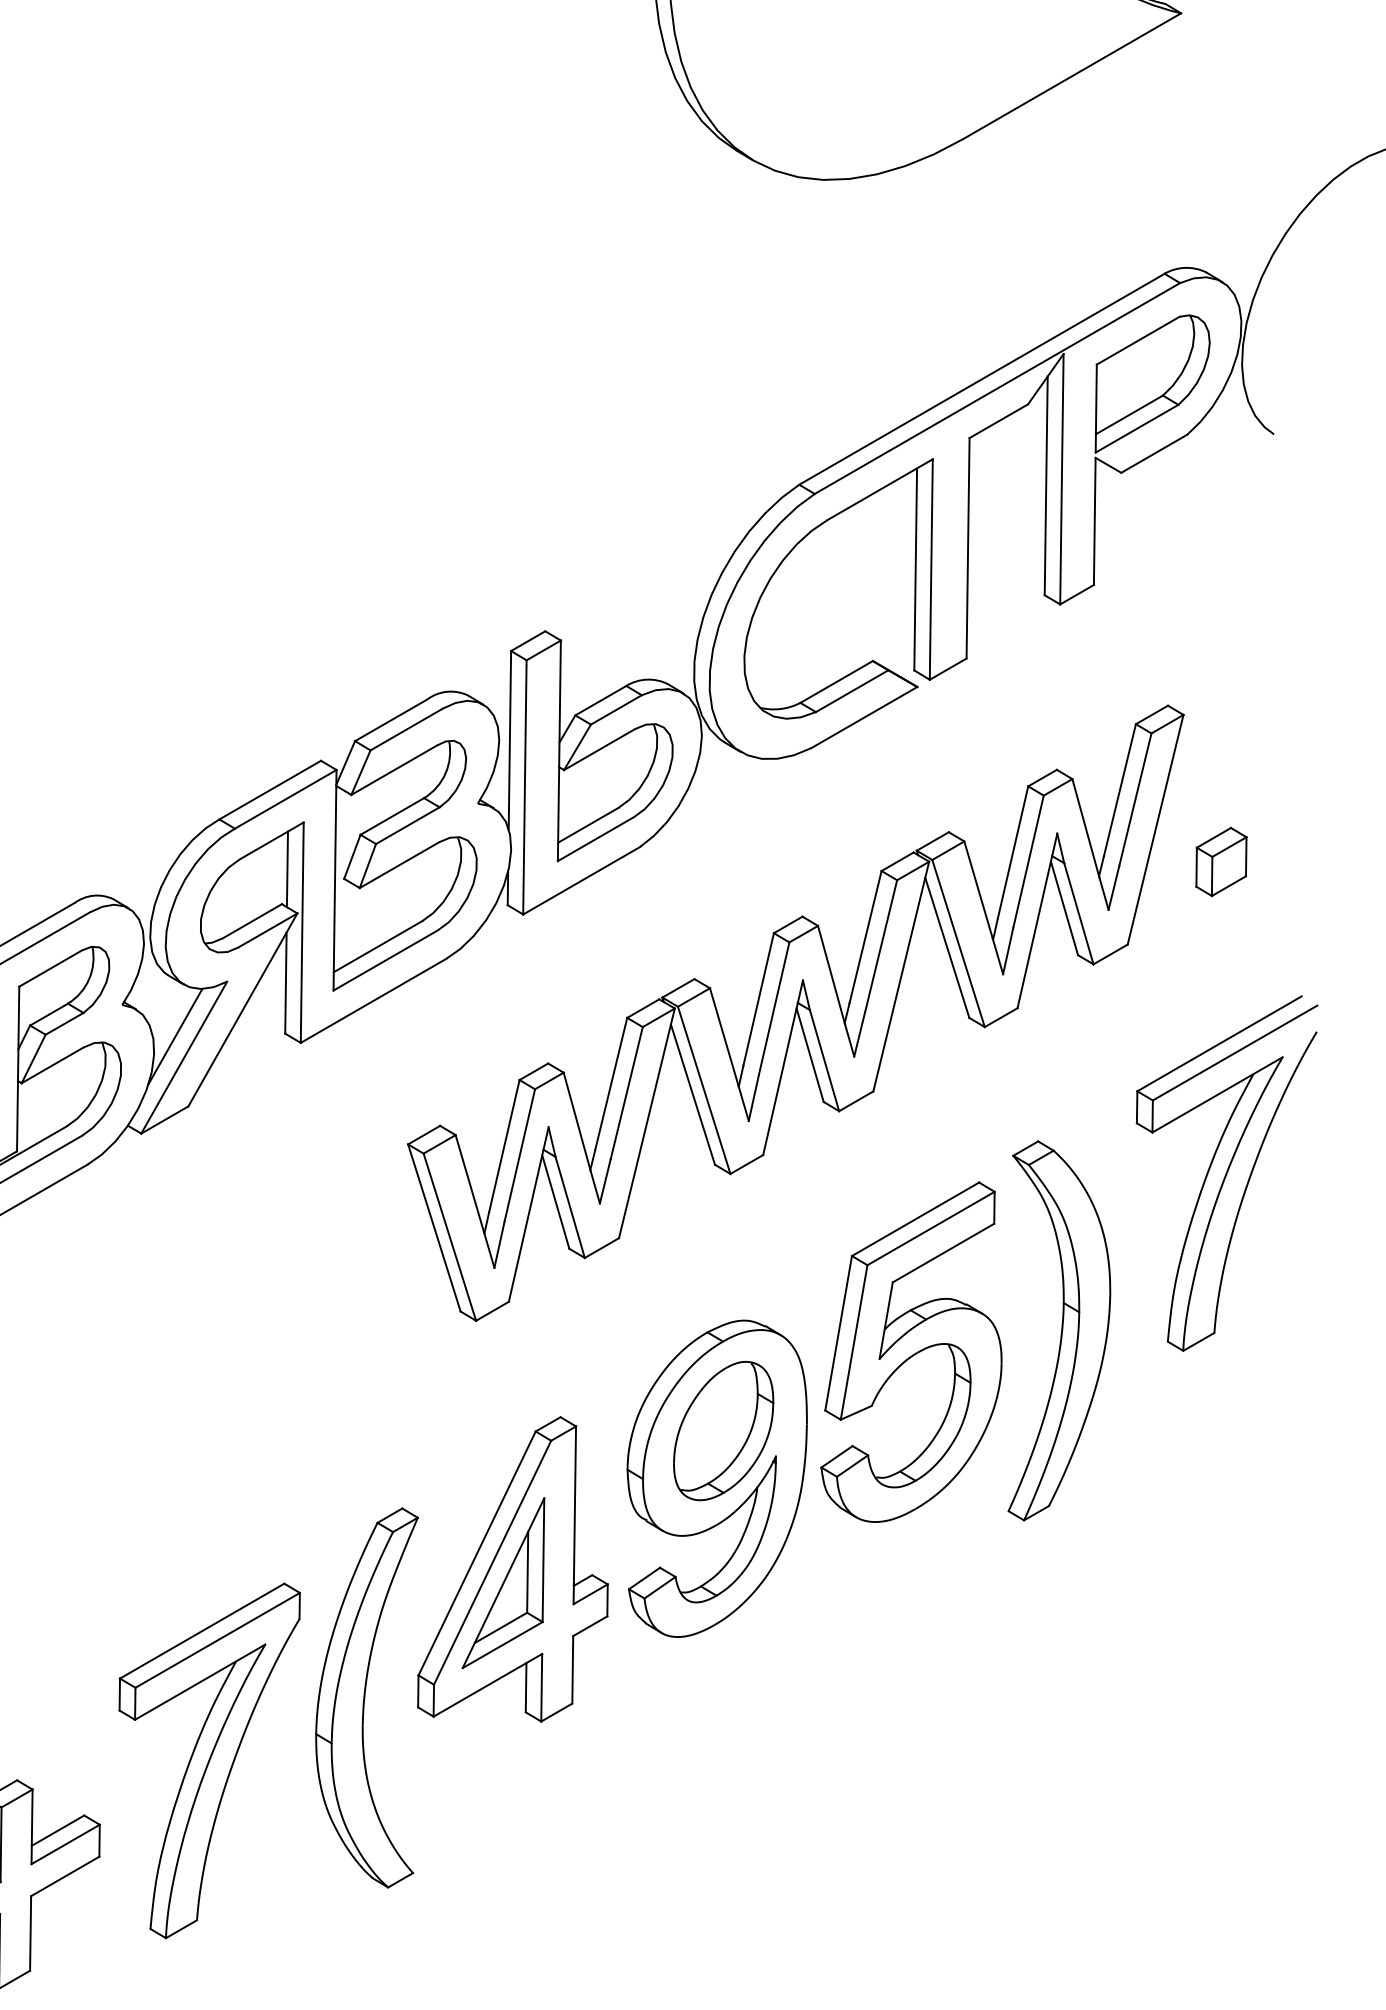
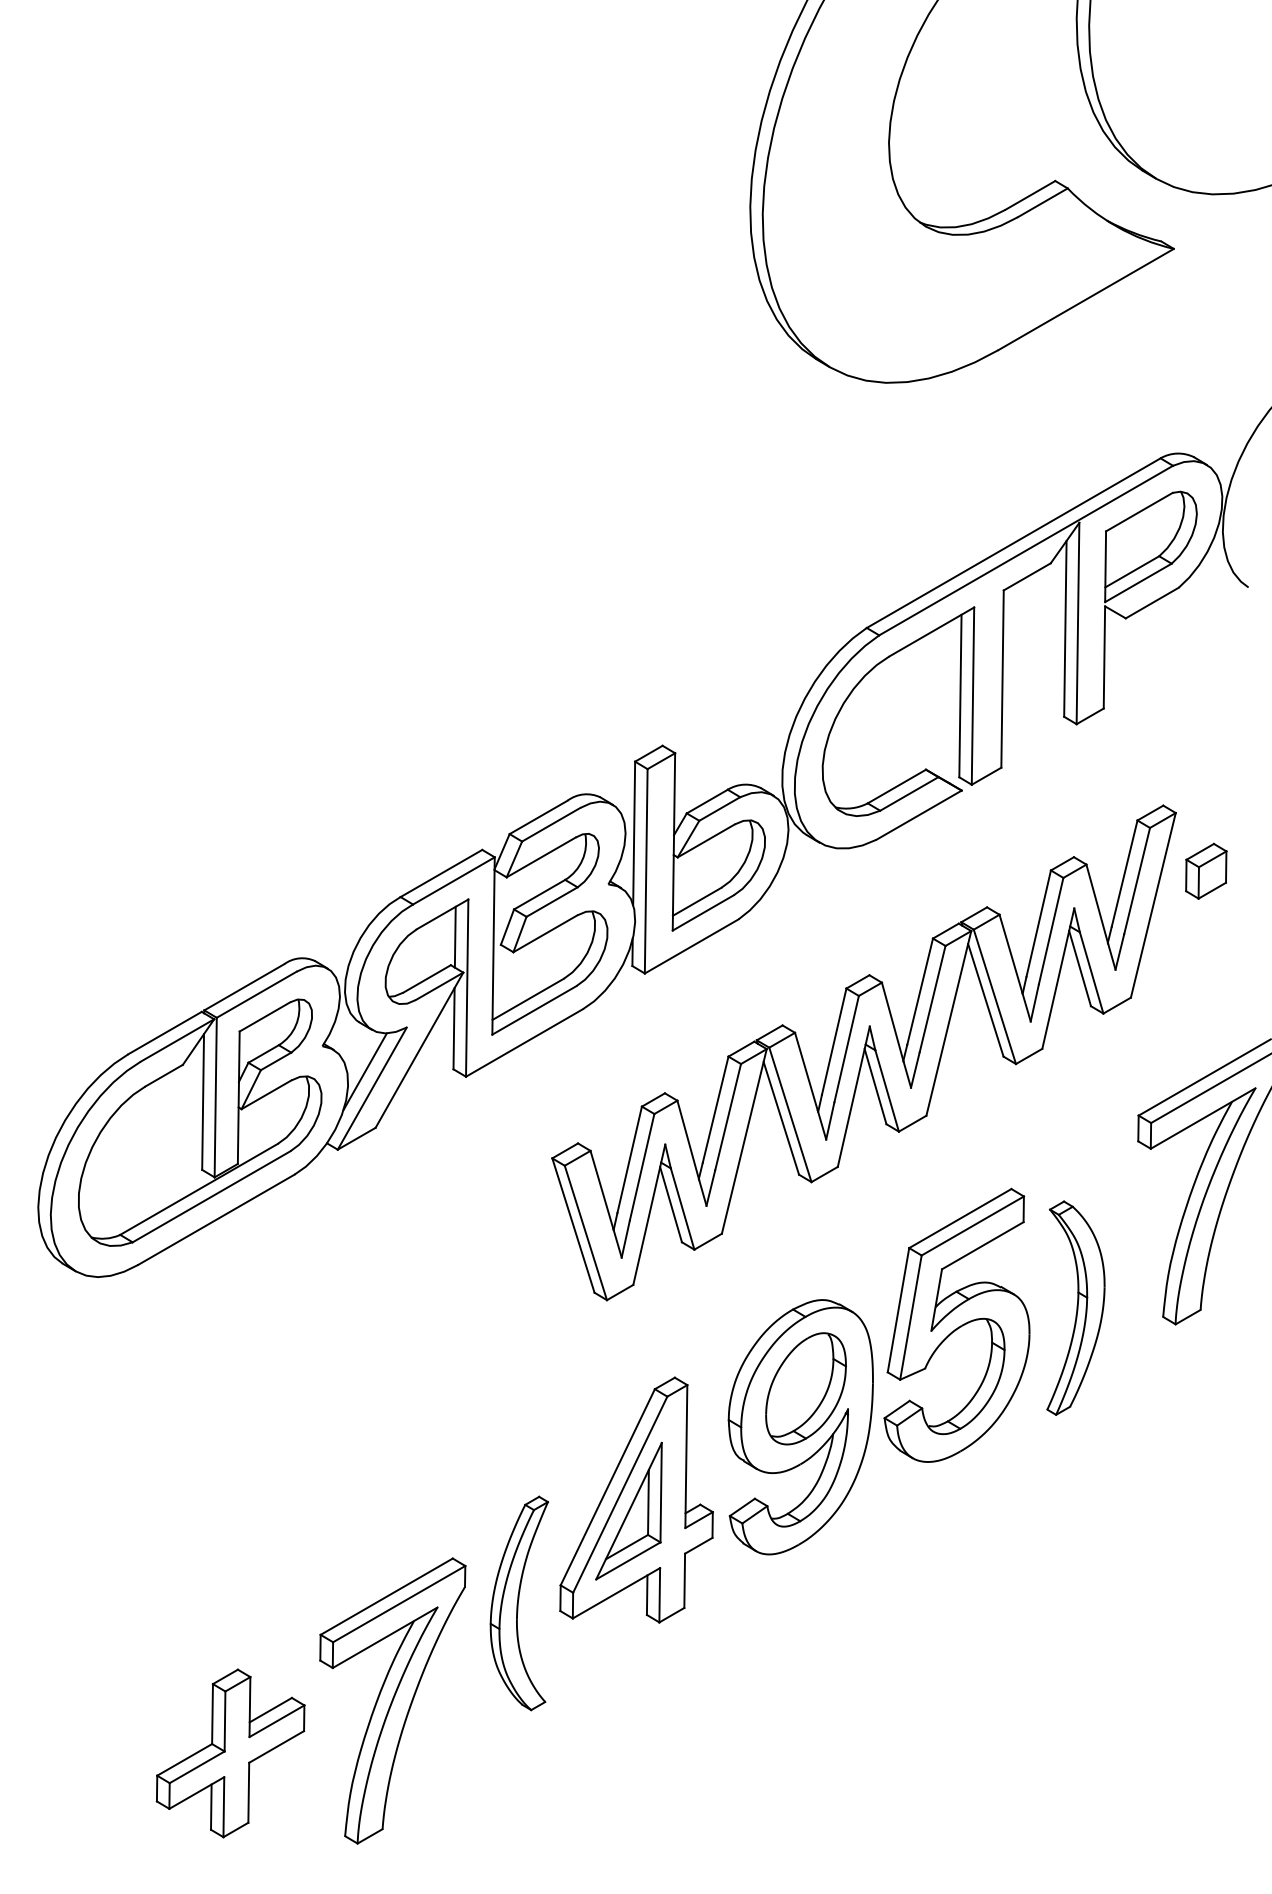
part: (1221, 861) -> (1206, 870), moved
part: (1058, 1329) -> (1075, 1307), size x0.7
part: (367, 1698) -> (519, 1603), size x0.7
part: (209, 1760) -> (392, 1700), moved

